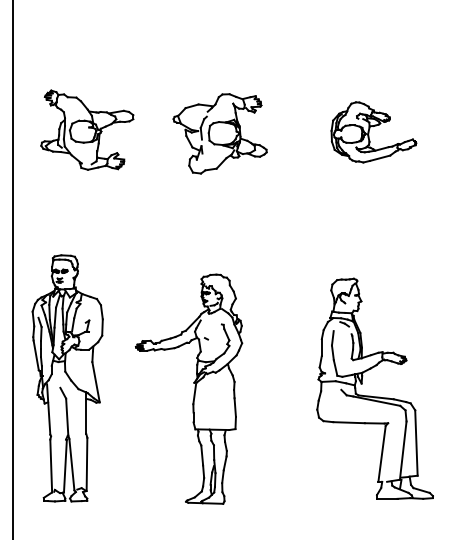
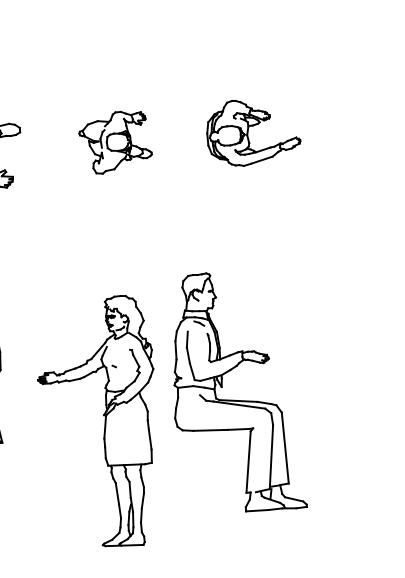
part: (373, 132) -> (252, 132), moved
part: (219, 133) -> (114, 142), size x0.7
part: (374, 396) -> (236, 400), moved

